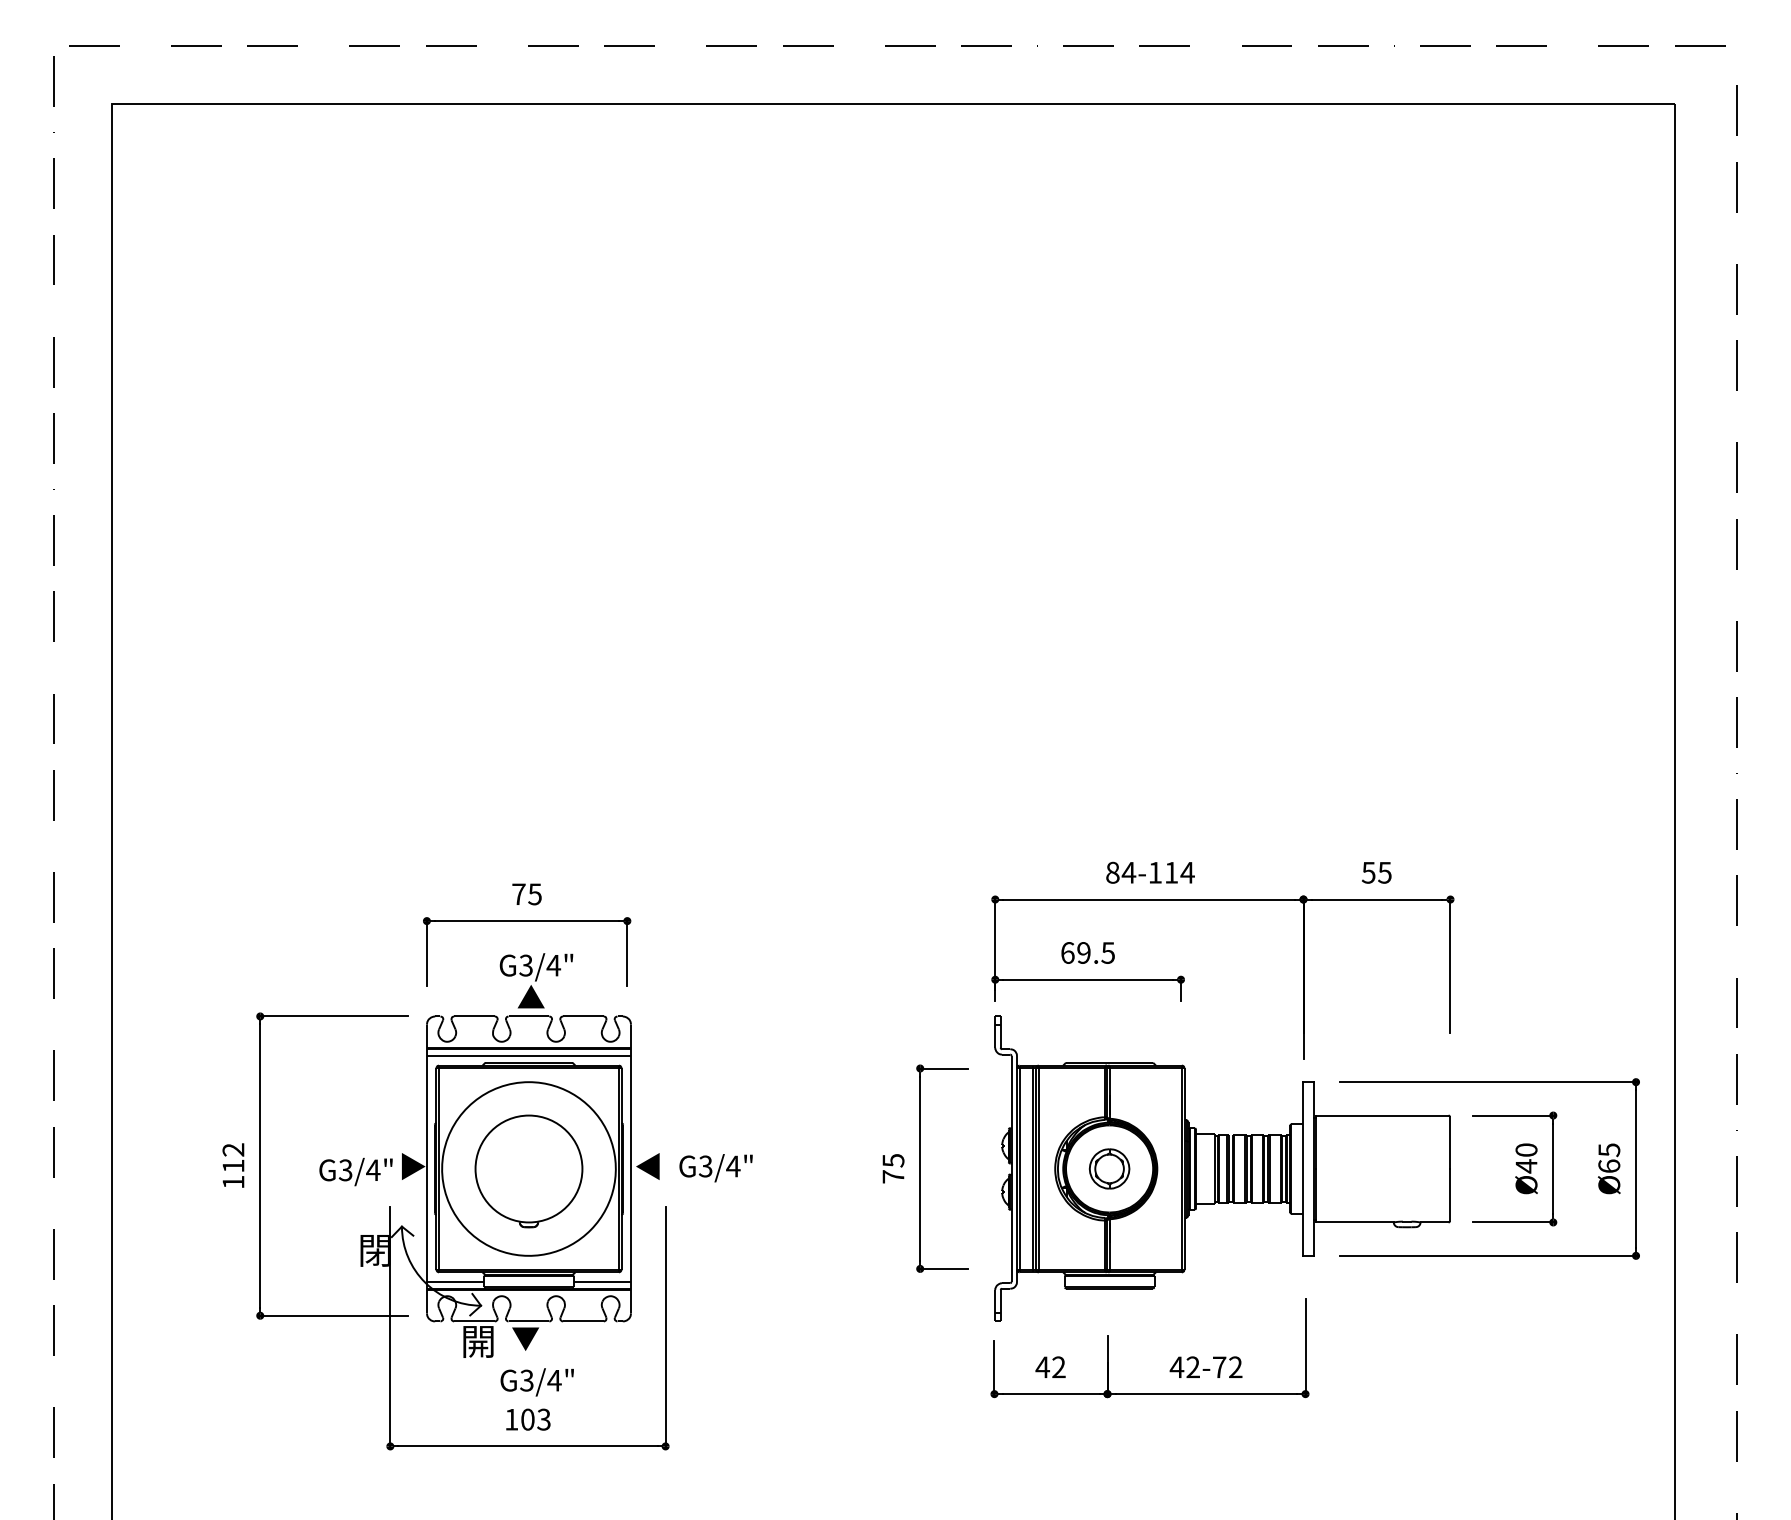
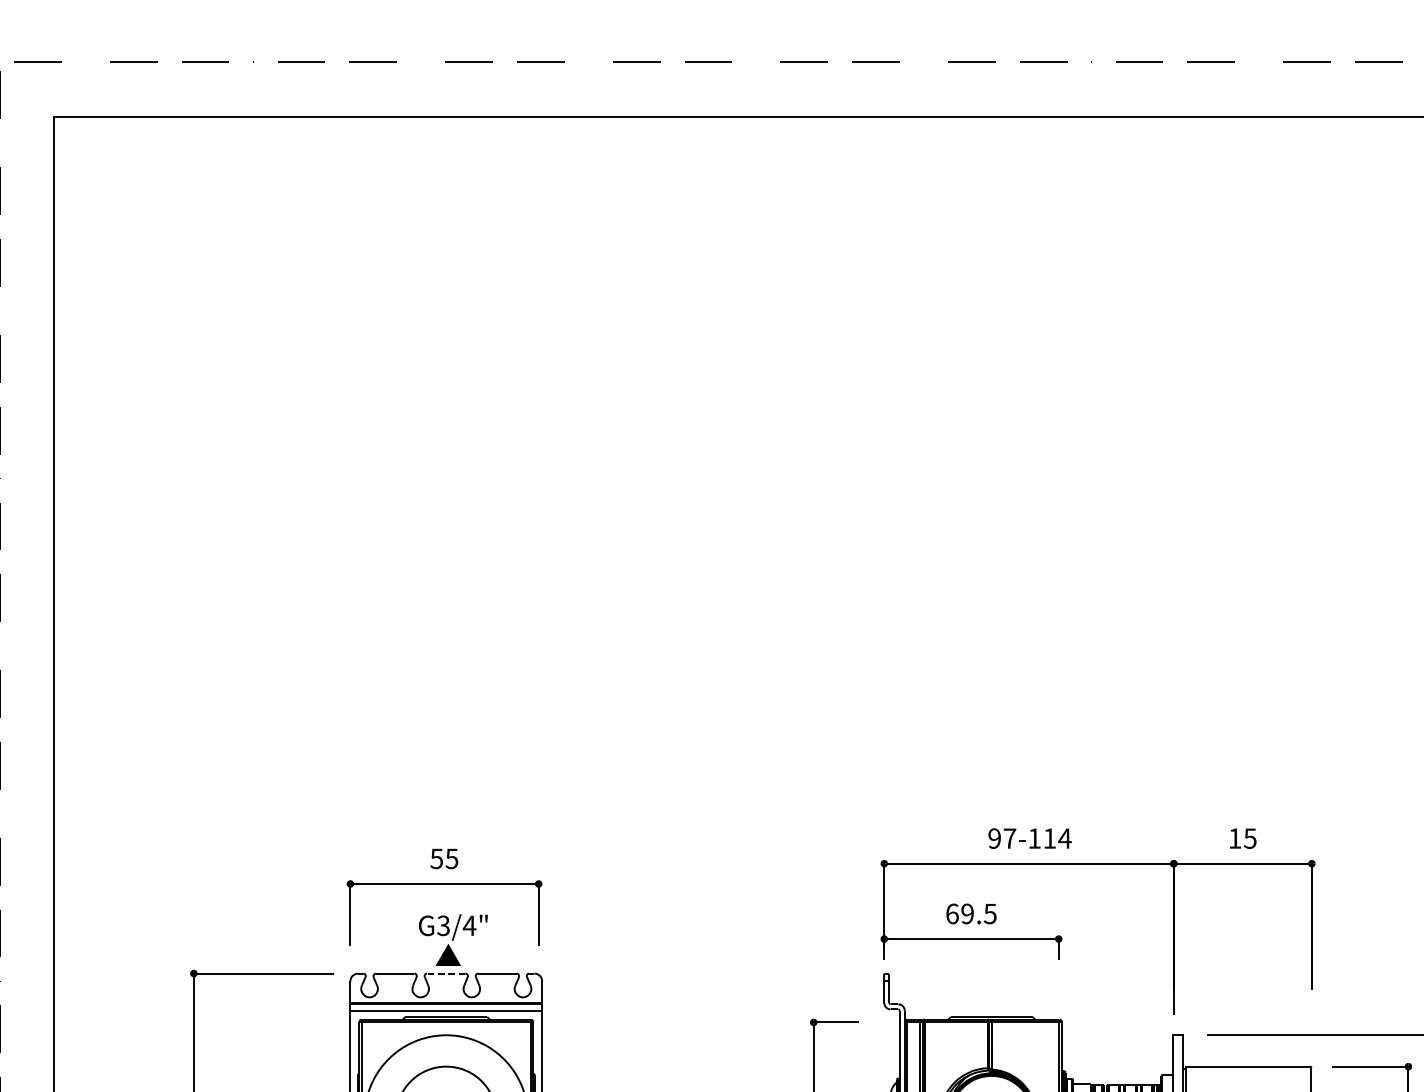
text: (1121, 872) -> (1002, 838), 84-114 -> 97-114
text: (1368, 872) -> (1234, 838), 55 -> 15
text: (518, 894) -> (436, 859), 75 -> 55
line: (528, 1016) -> (445, 973), solid -> dashed

